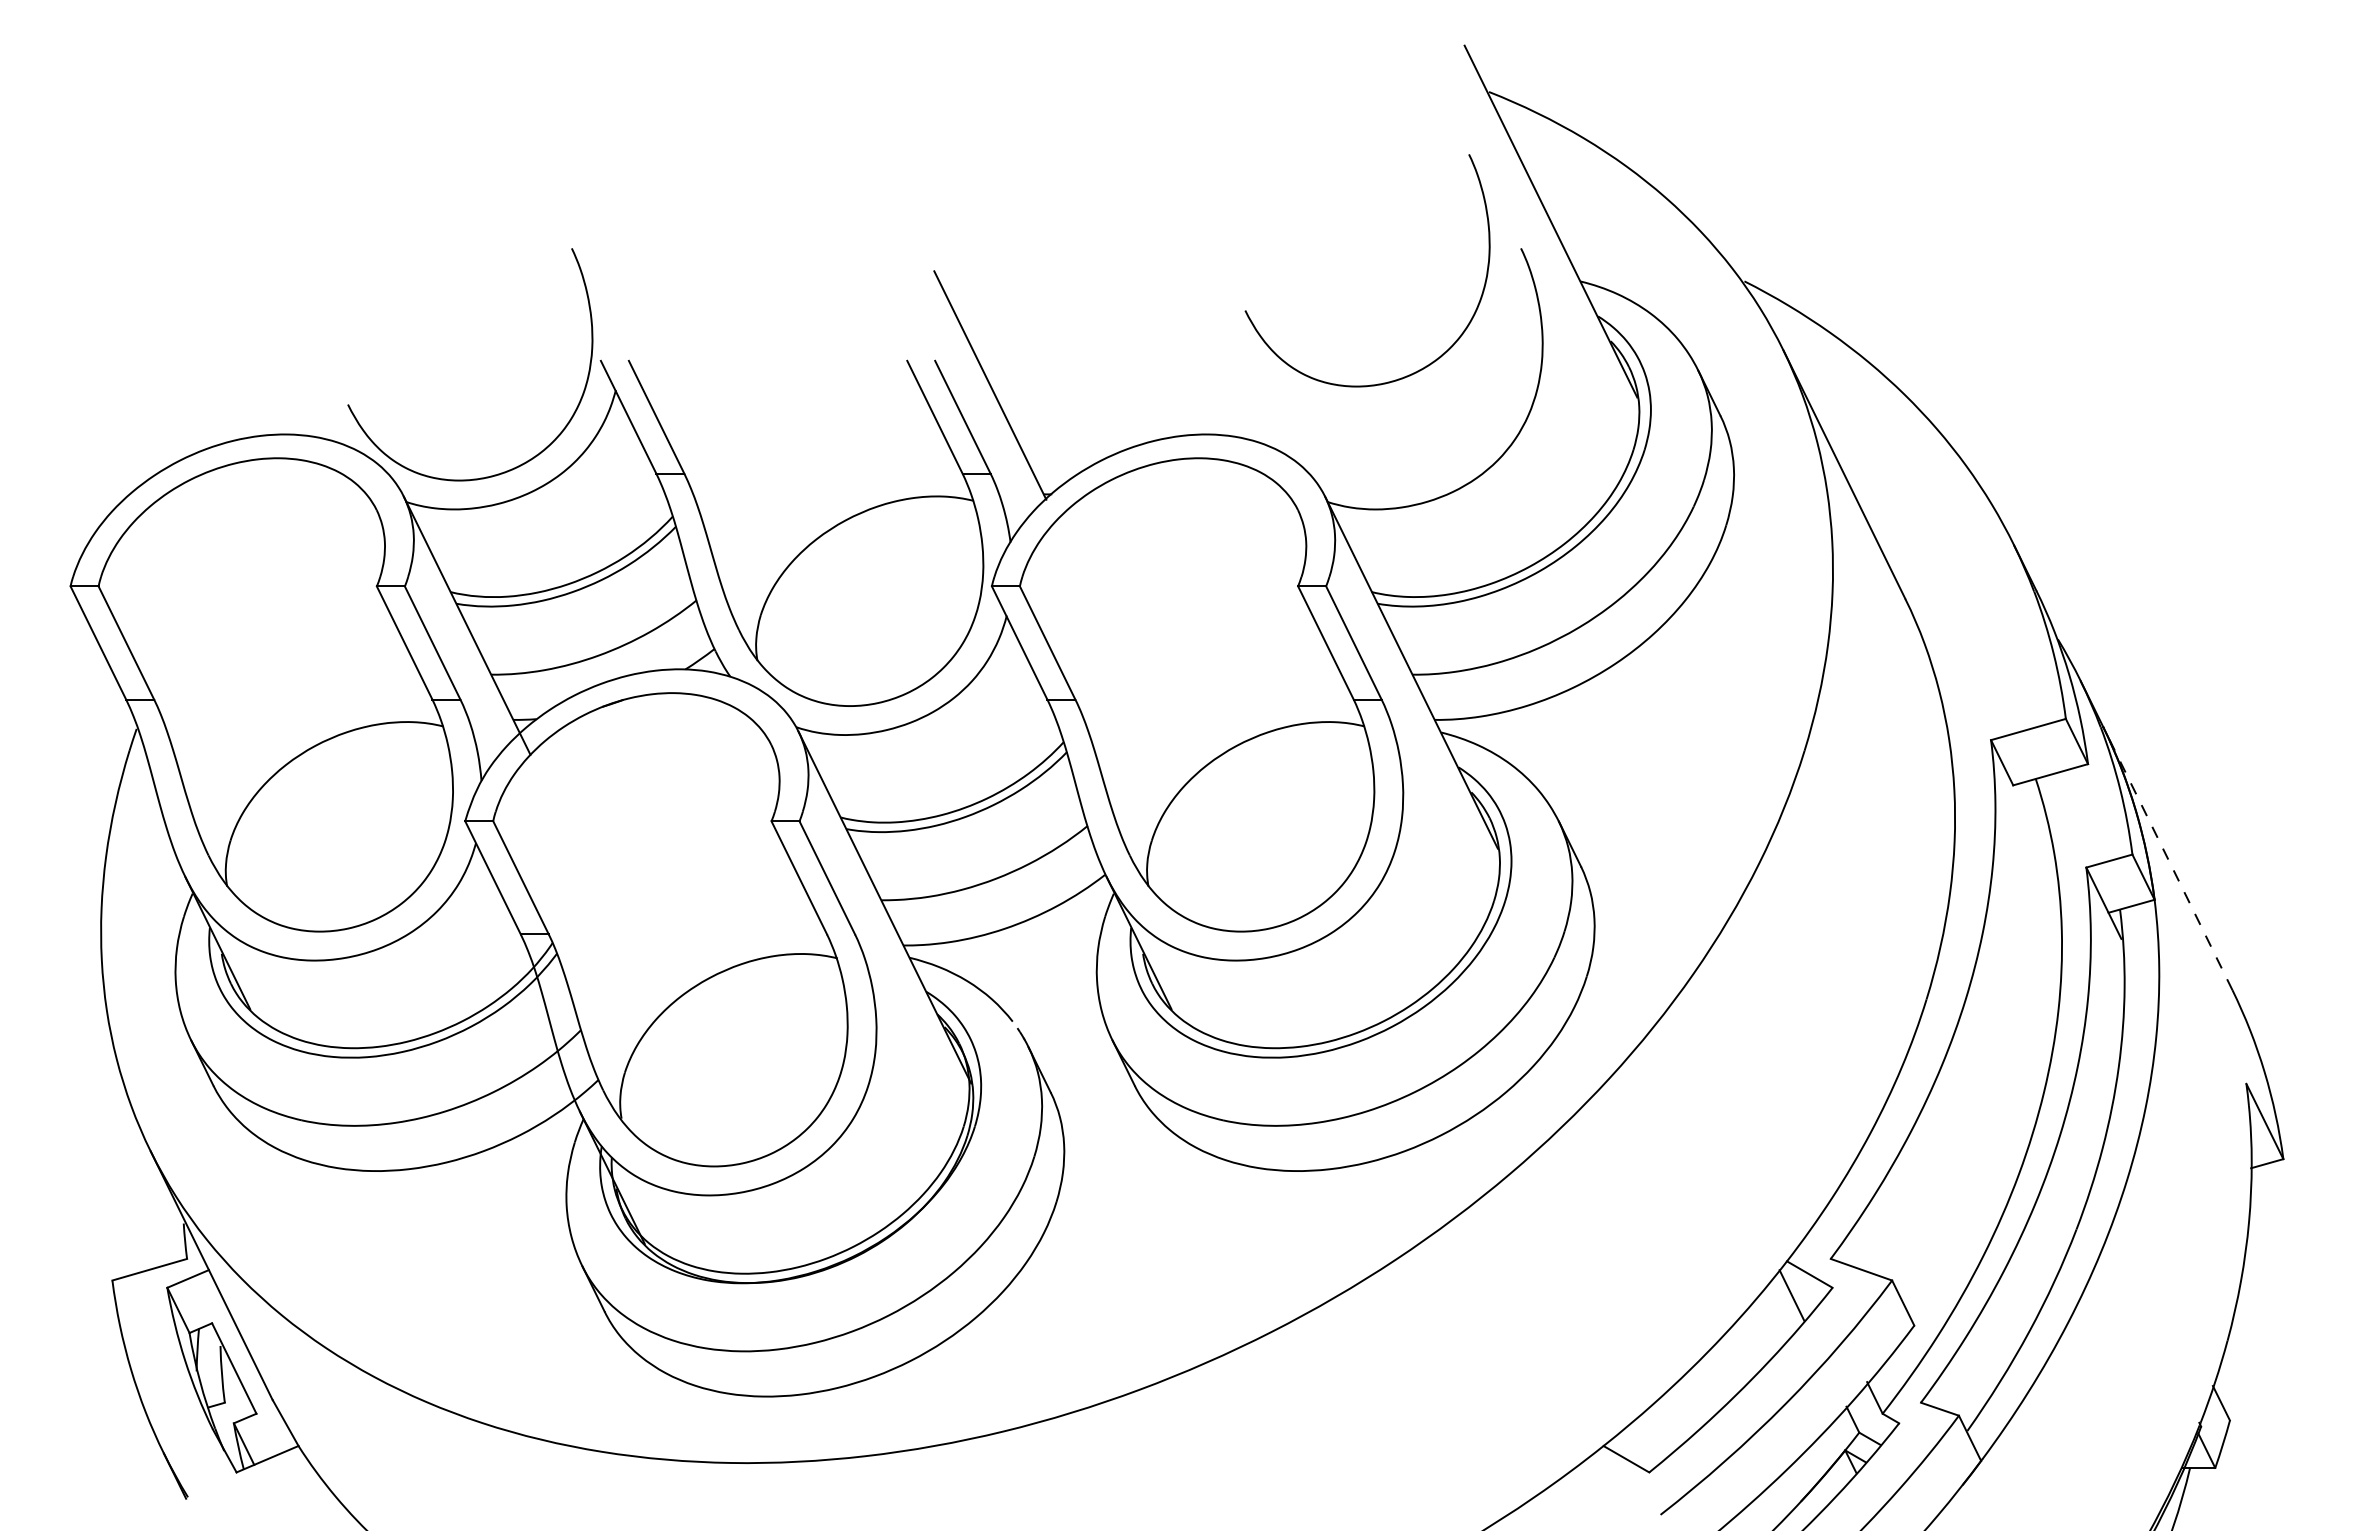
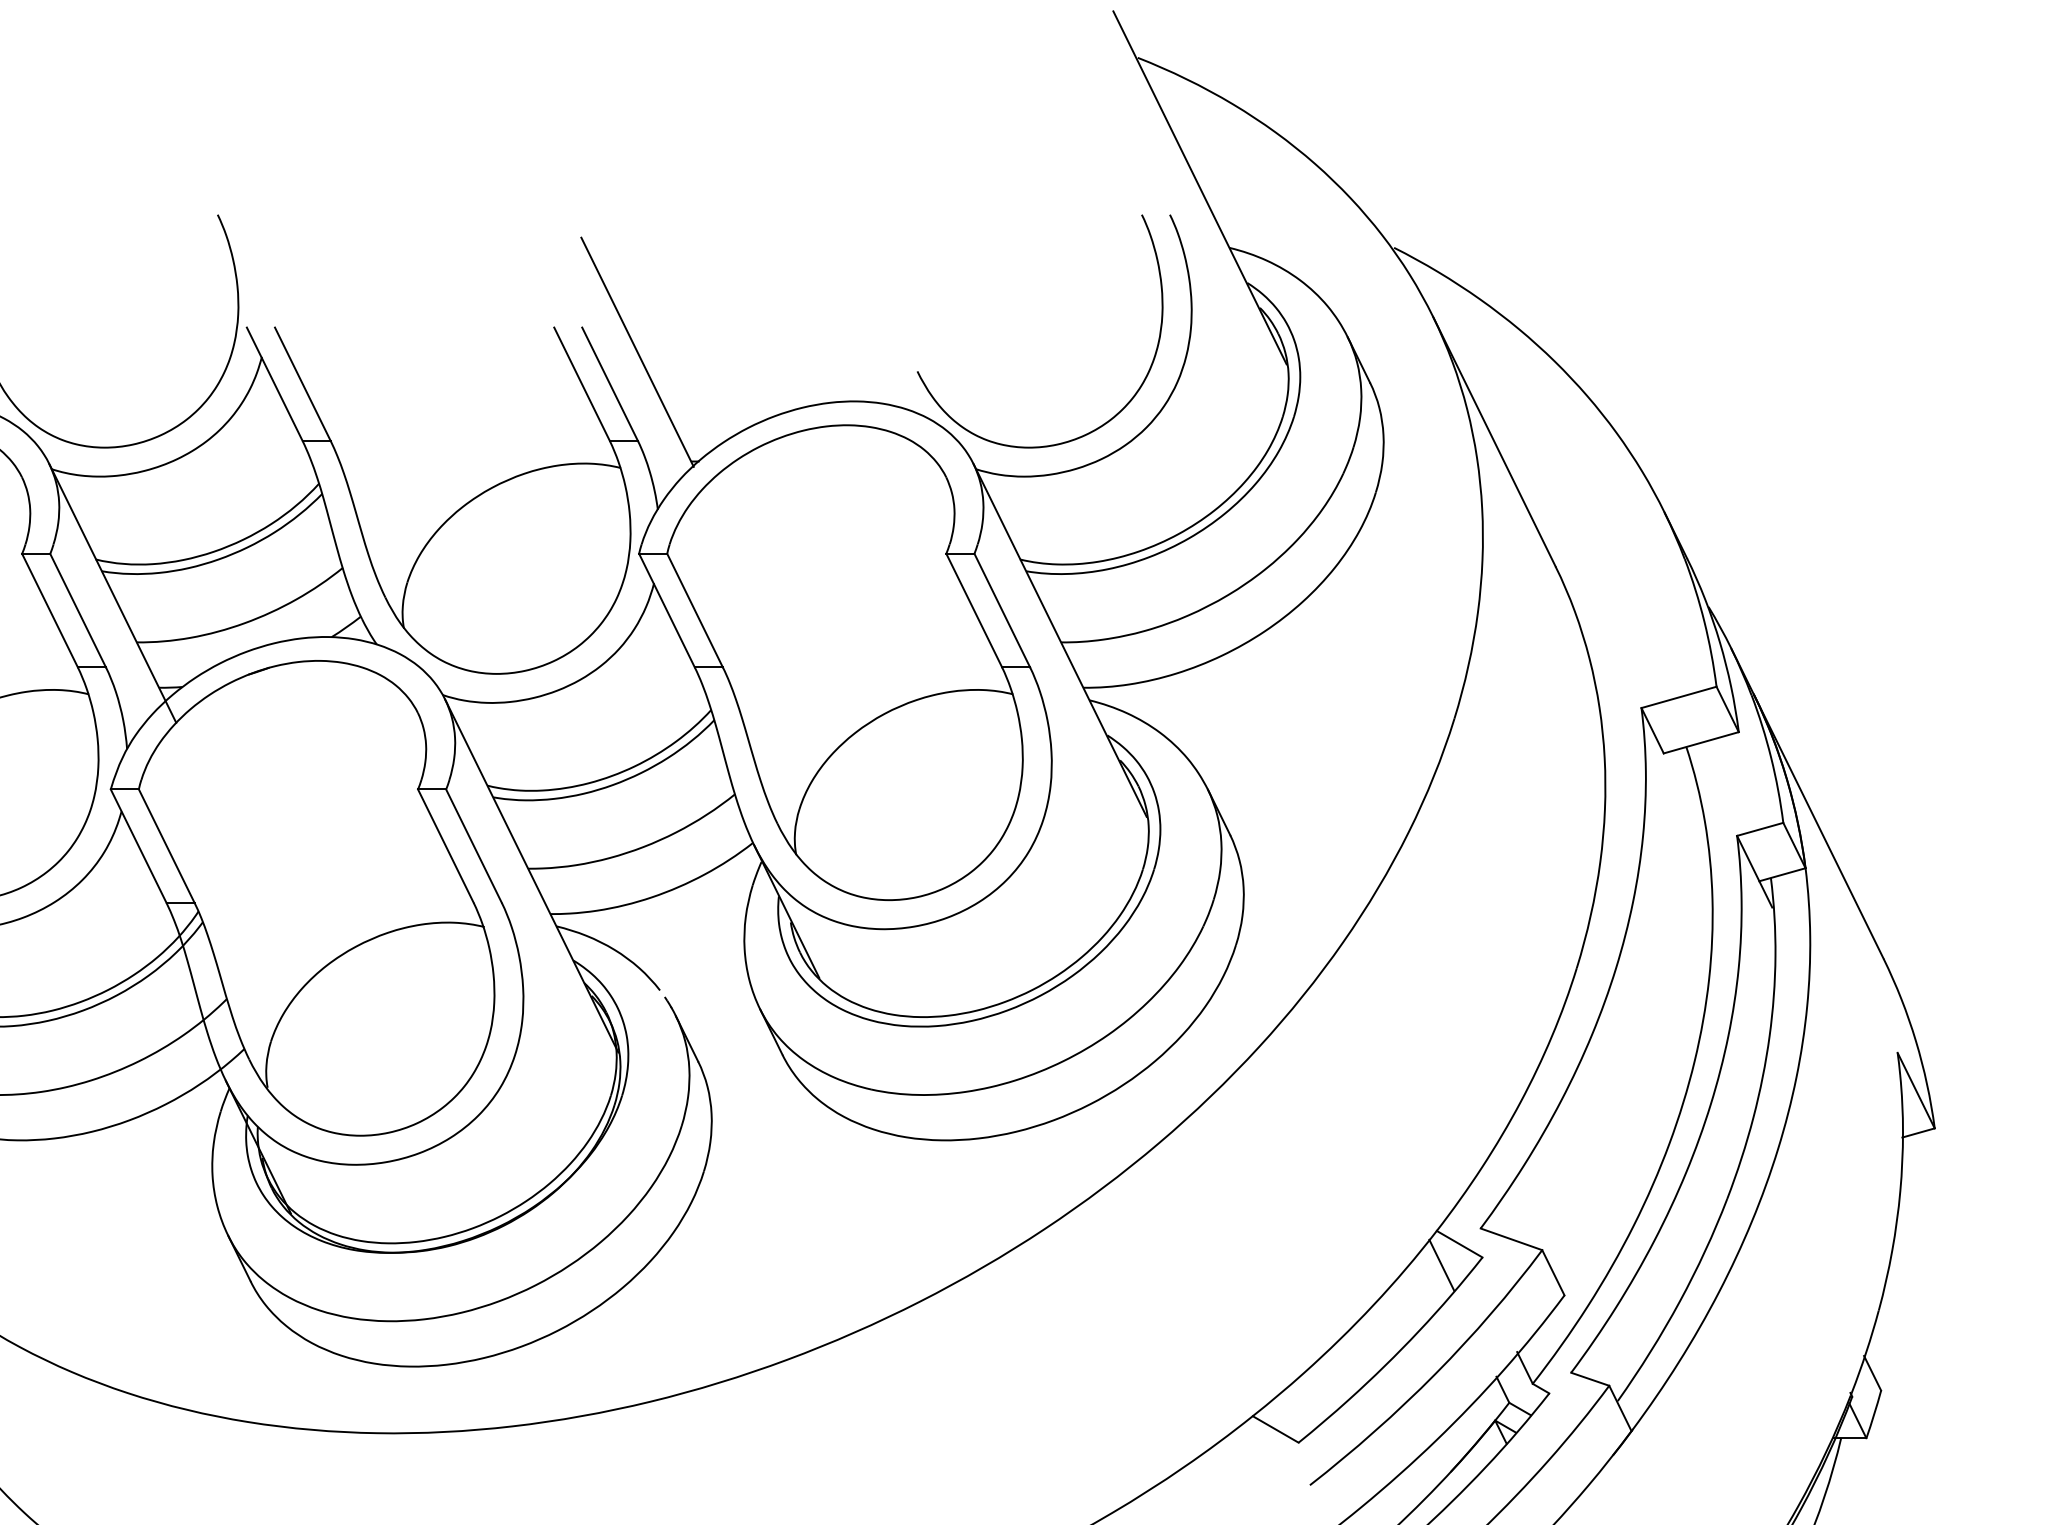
curve: (1424, 366) -> (1097, 427), moved
line: (2167, 858) -> (1818, 826), dashed -> solid

